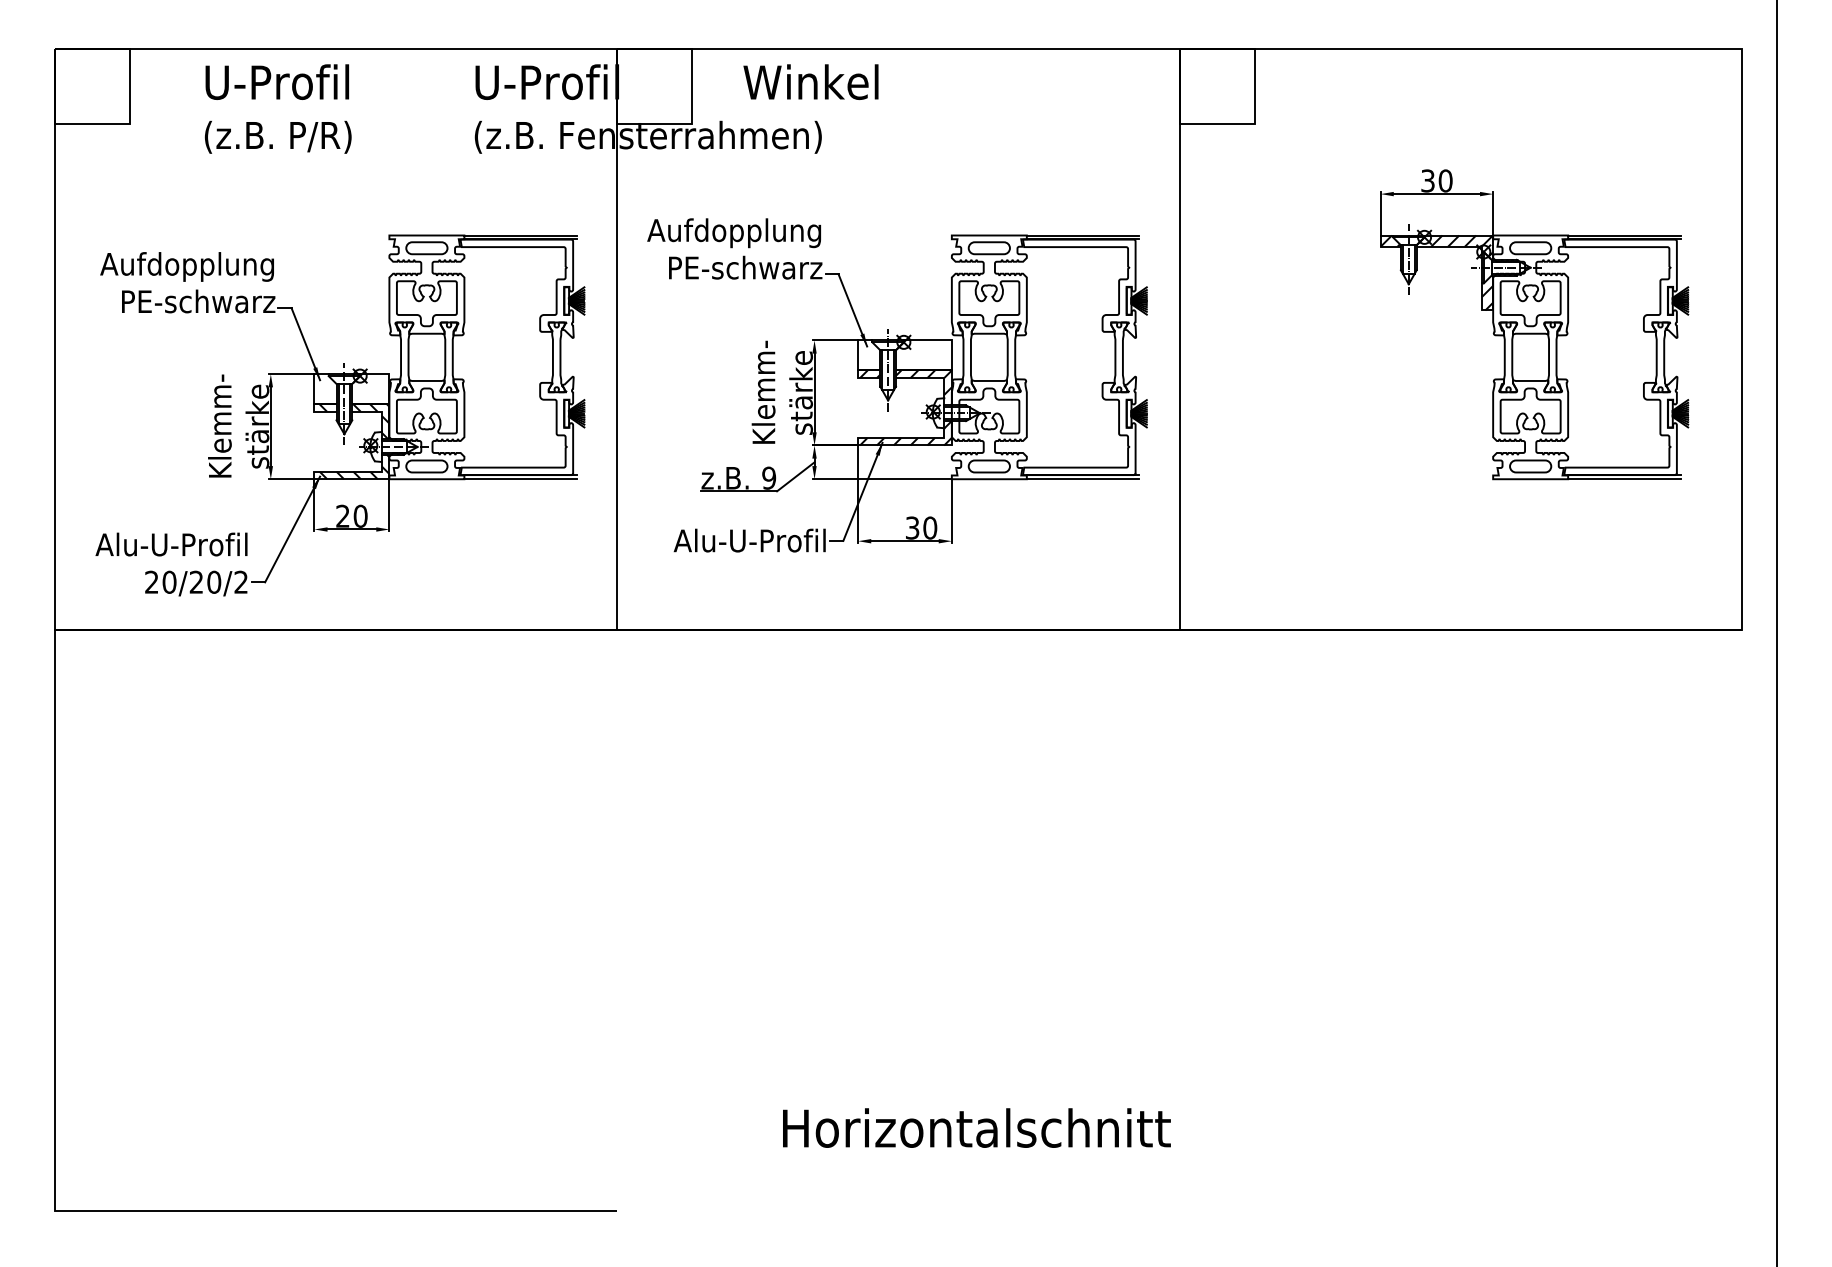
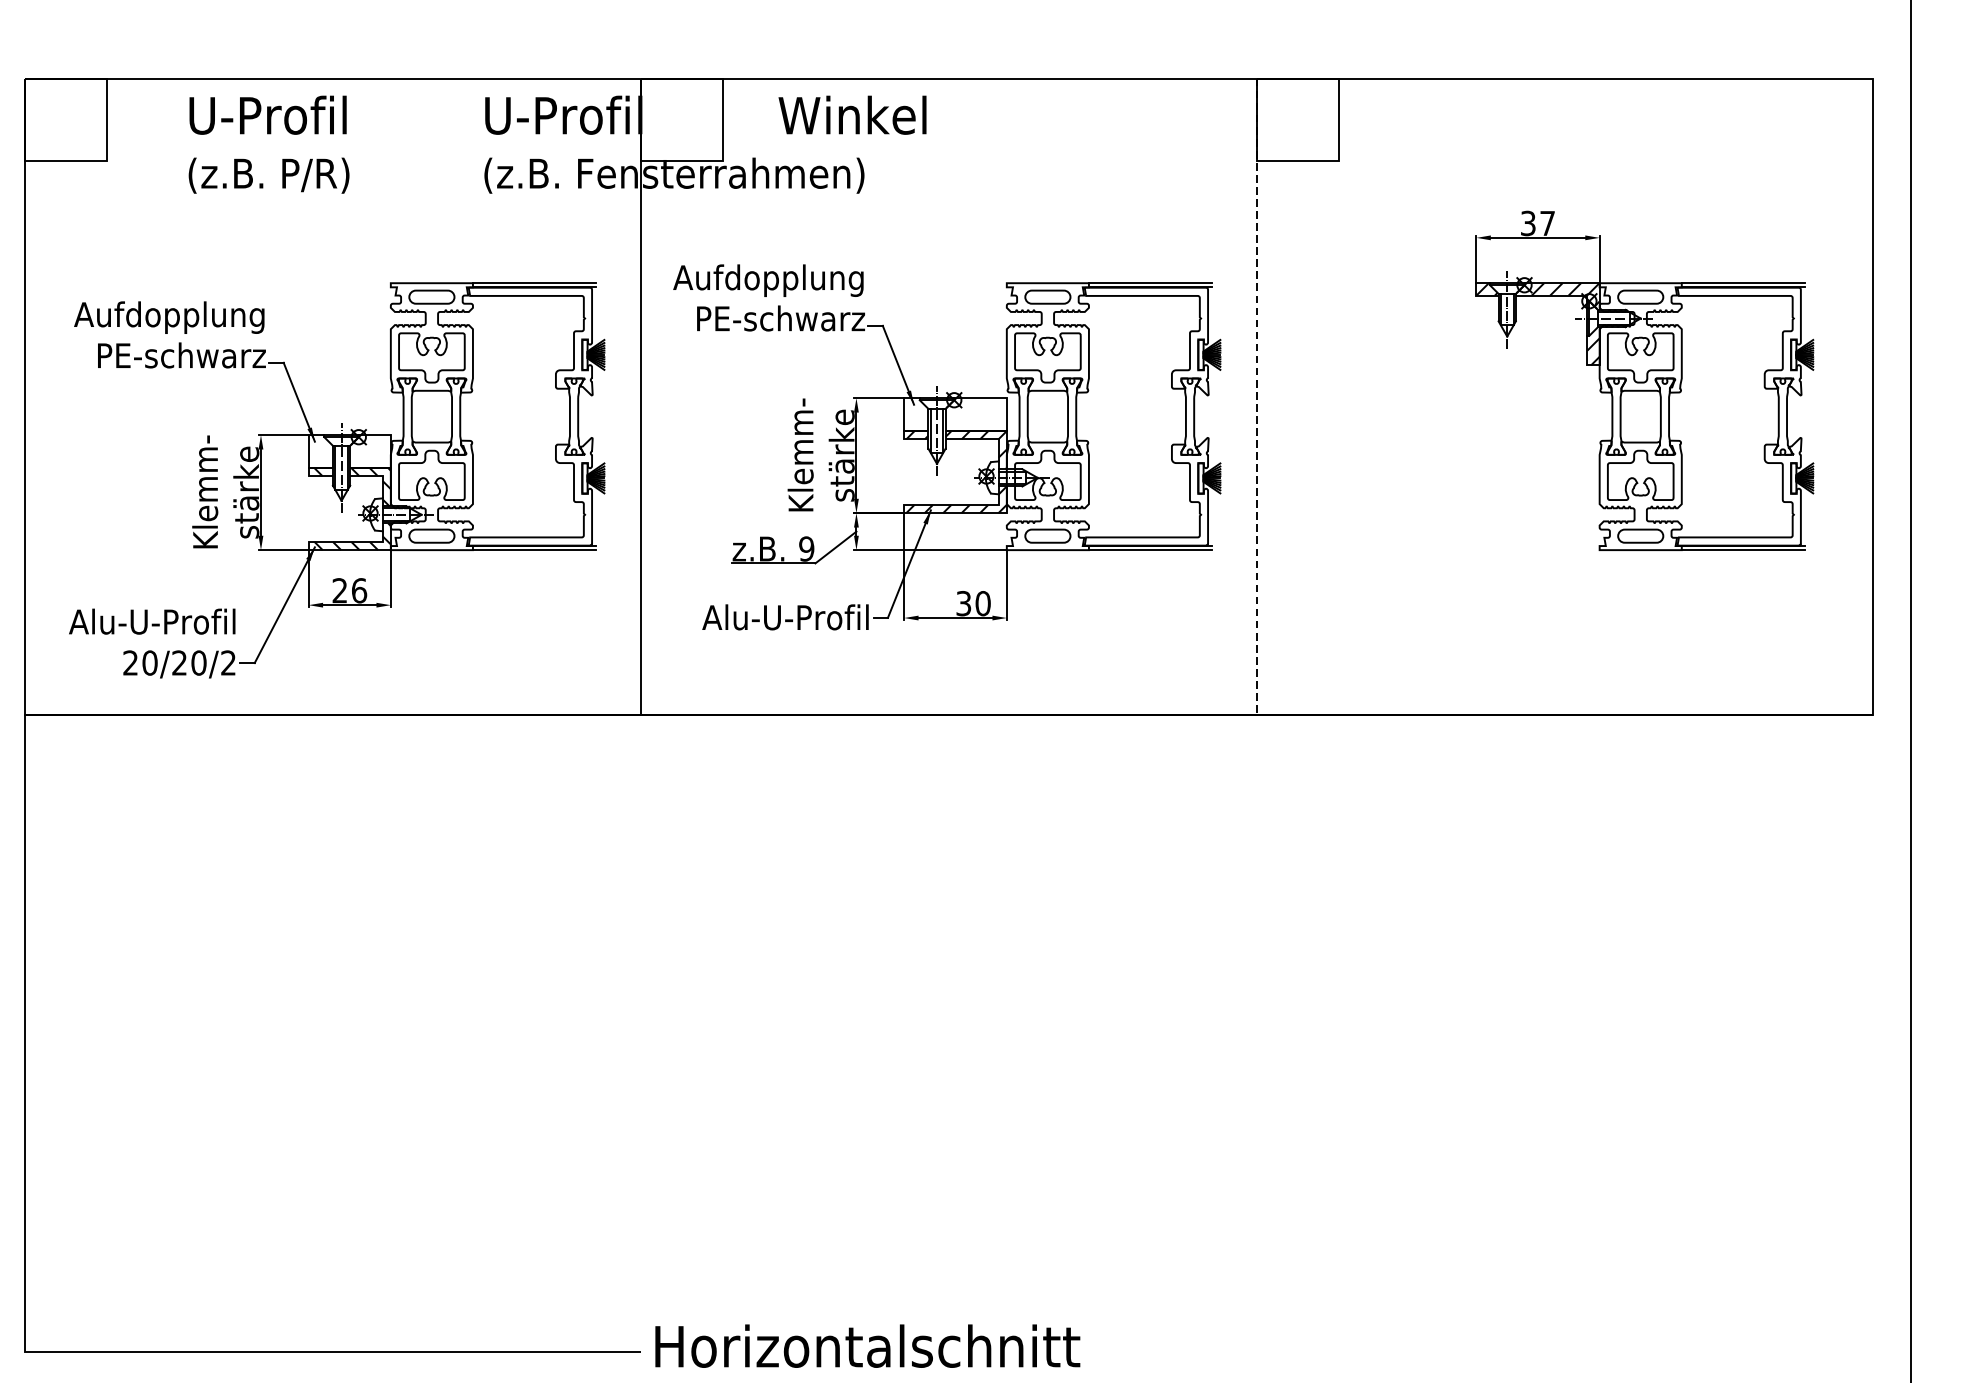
text: (1445, 180) -> (1547, 222), 30 -> 37
line: (1179, 339) -> (1256, 397), solid -> dashed
text: (360, 515) -> (359, 589), 20 -> 26
text: (976, 1127) -> (867, 1345), moved

